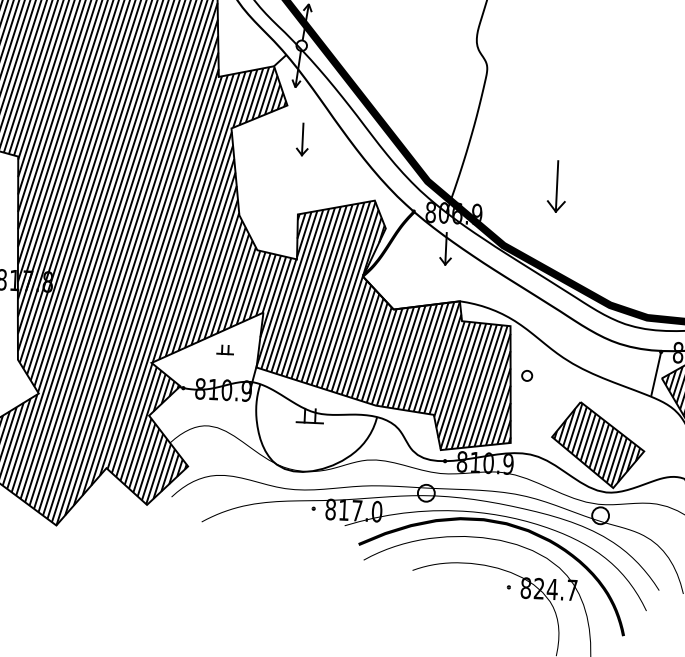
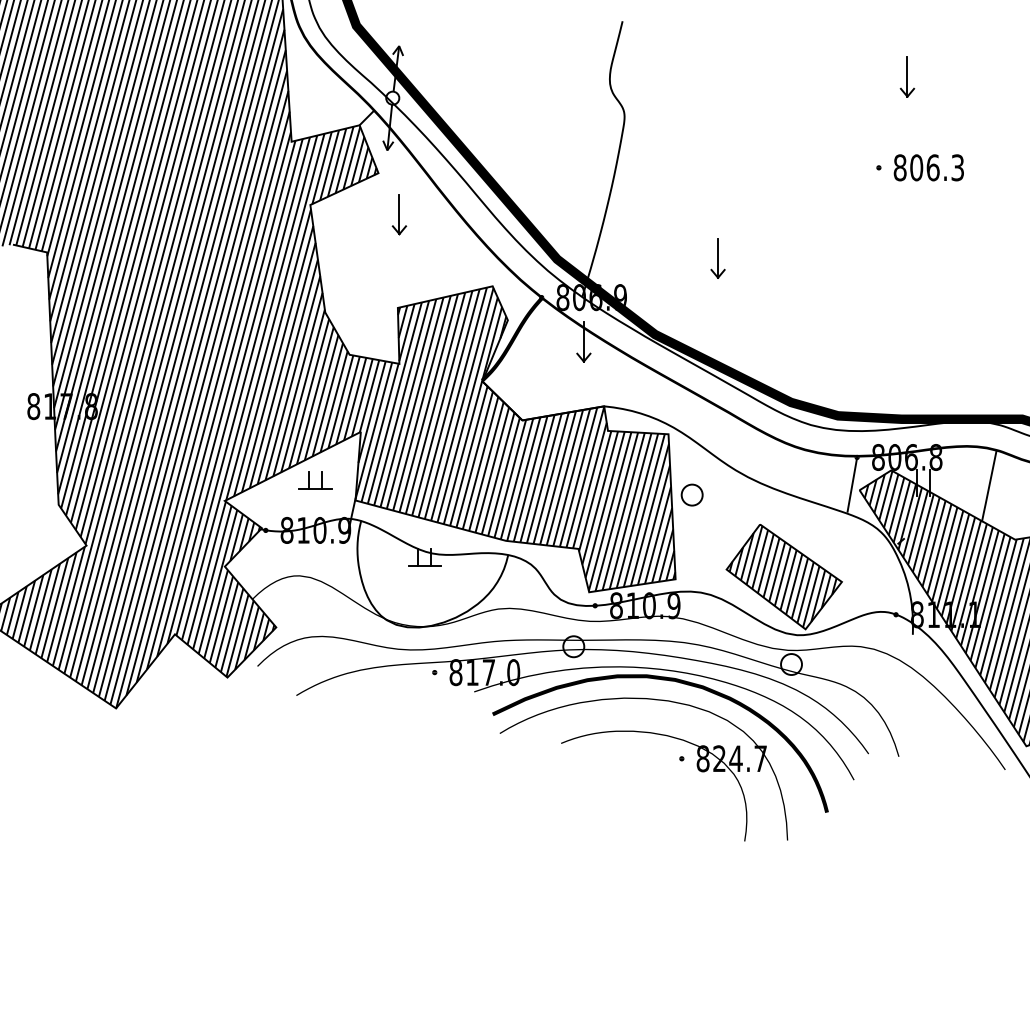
part: (556, 186) -> (717, 258), size x0.62
part: (225, 349) -> (315, 480), size x1.67
part: (526, 375) -> (691, 494), size x1.67

